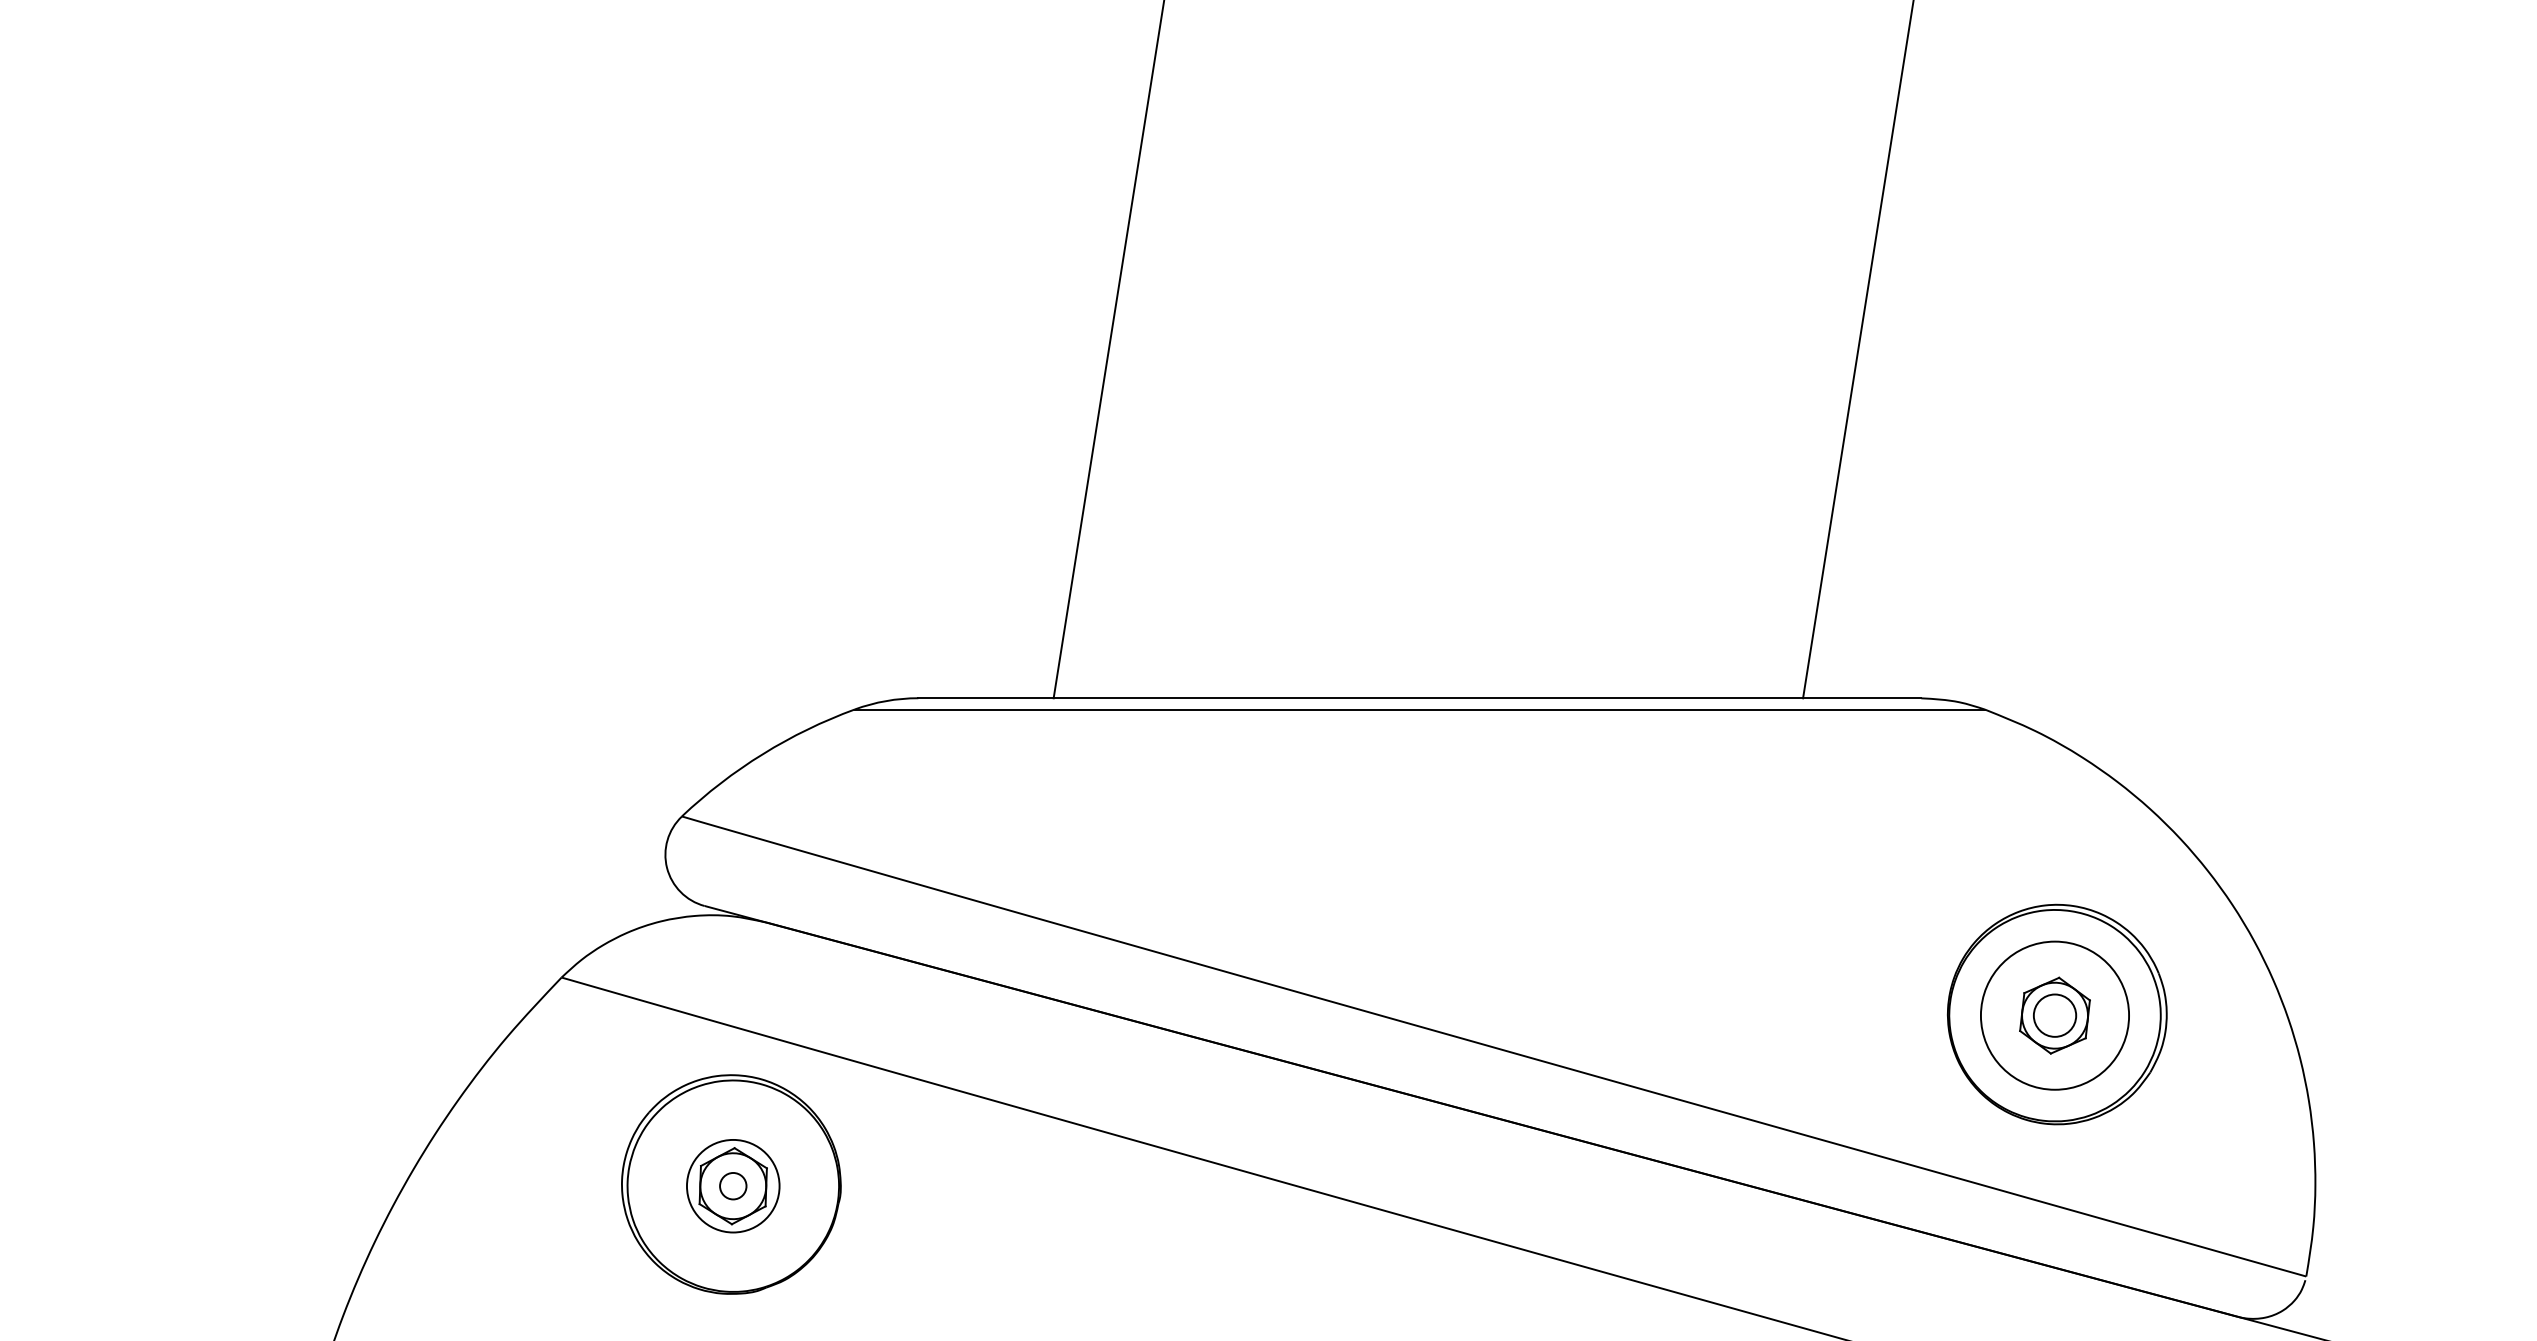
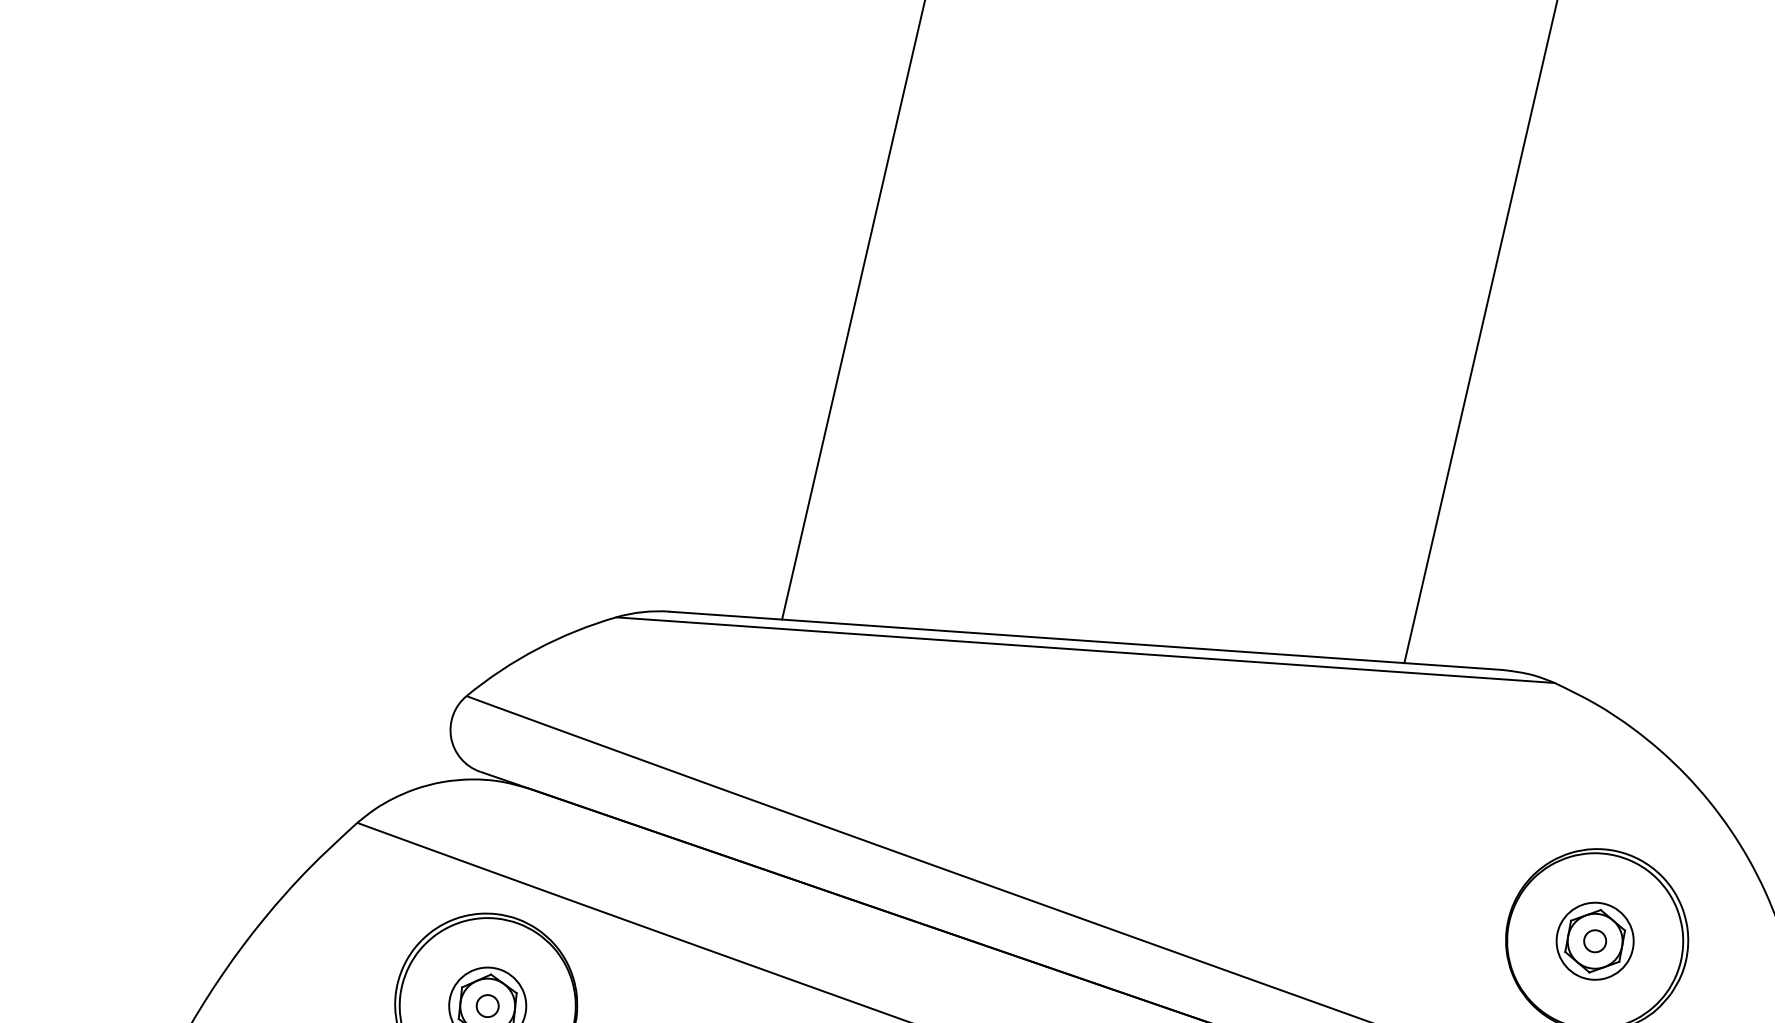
circle: (2054, 1015) -> (1594, 941), size x0.62
circle: (2054, 1015) -> (1594, 941), size x0.62

